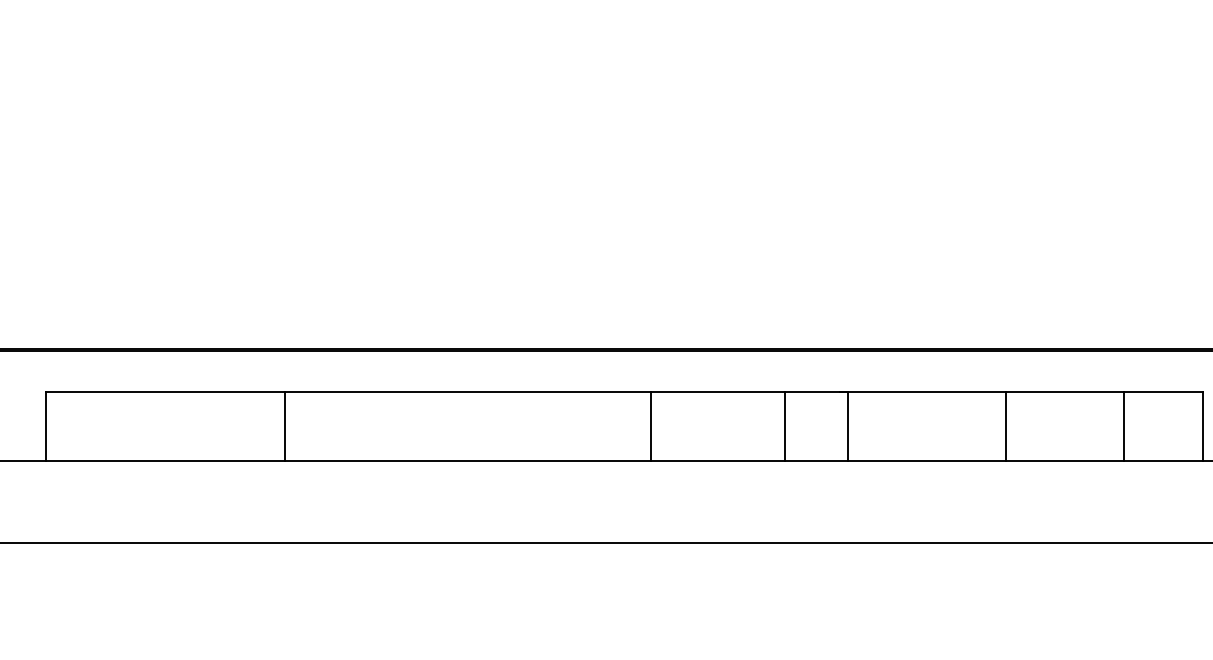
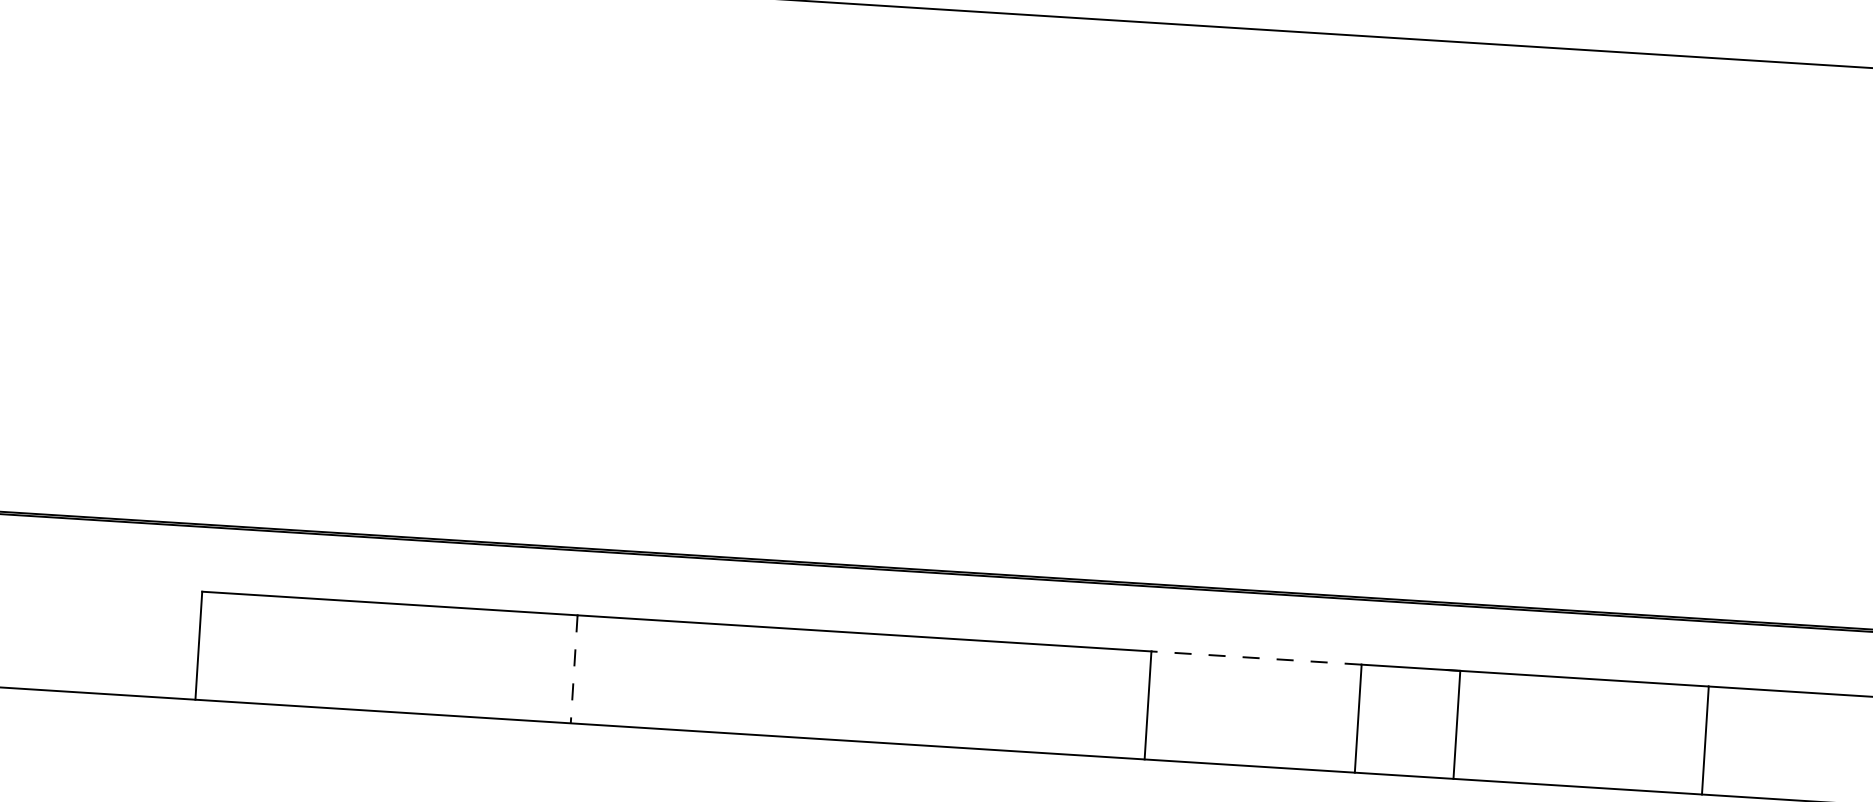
line: (717, 391) -> (1256, 657), solid -> dashed
line: (285, 426) -> (574, 669), solid -> dashed

